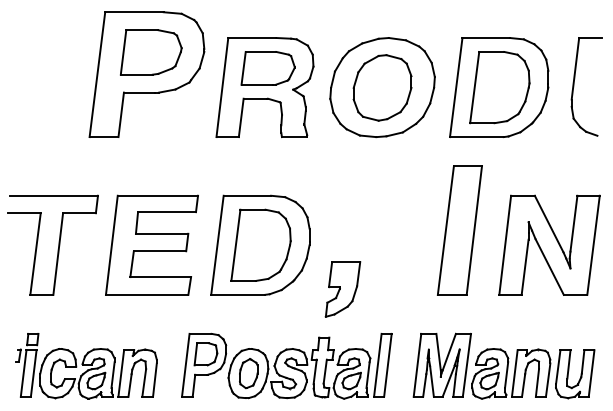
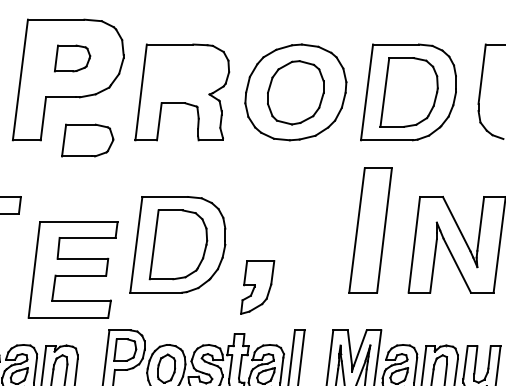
part: (151, 52) -> (72, 58), size x0.6
part: (267, 68) -> (87, 140), moved
part: (151, 244) -> (72, 269), moved

